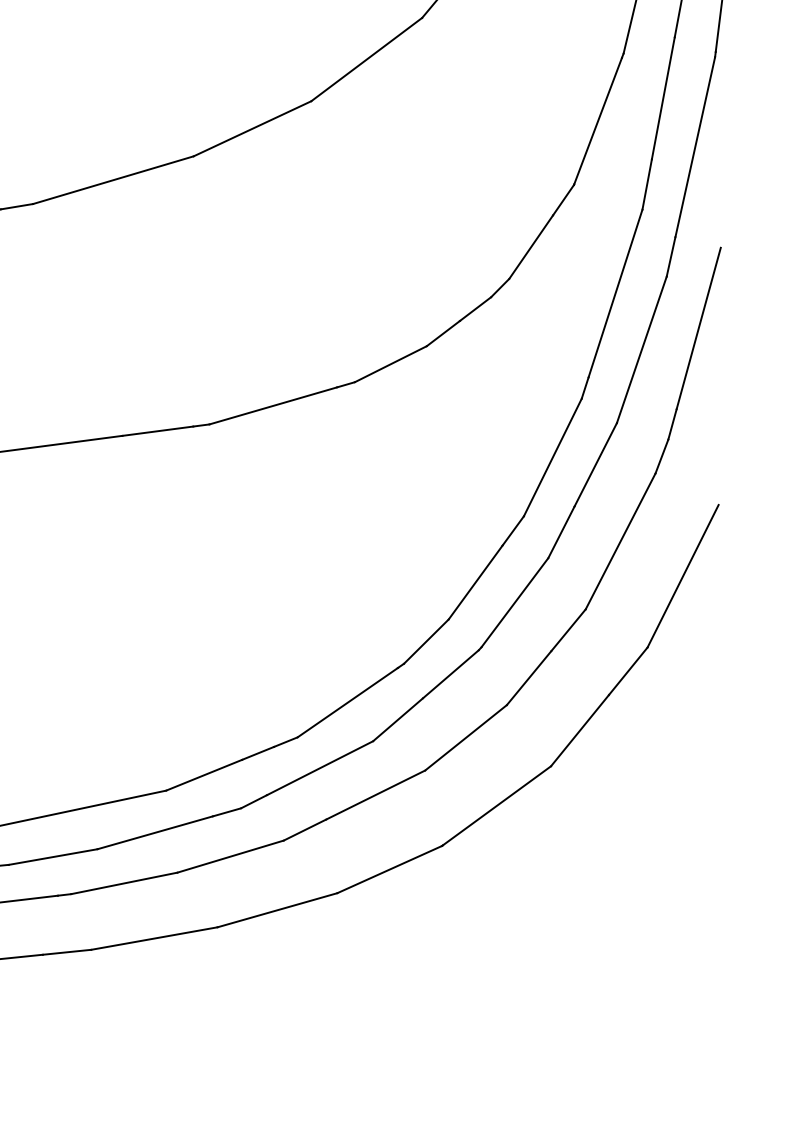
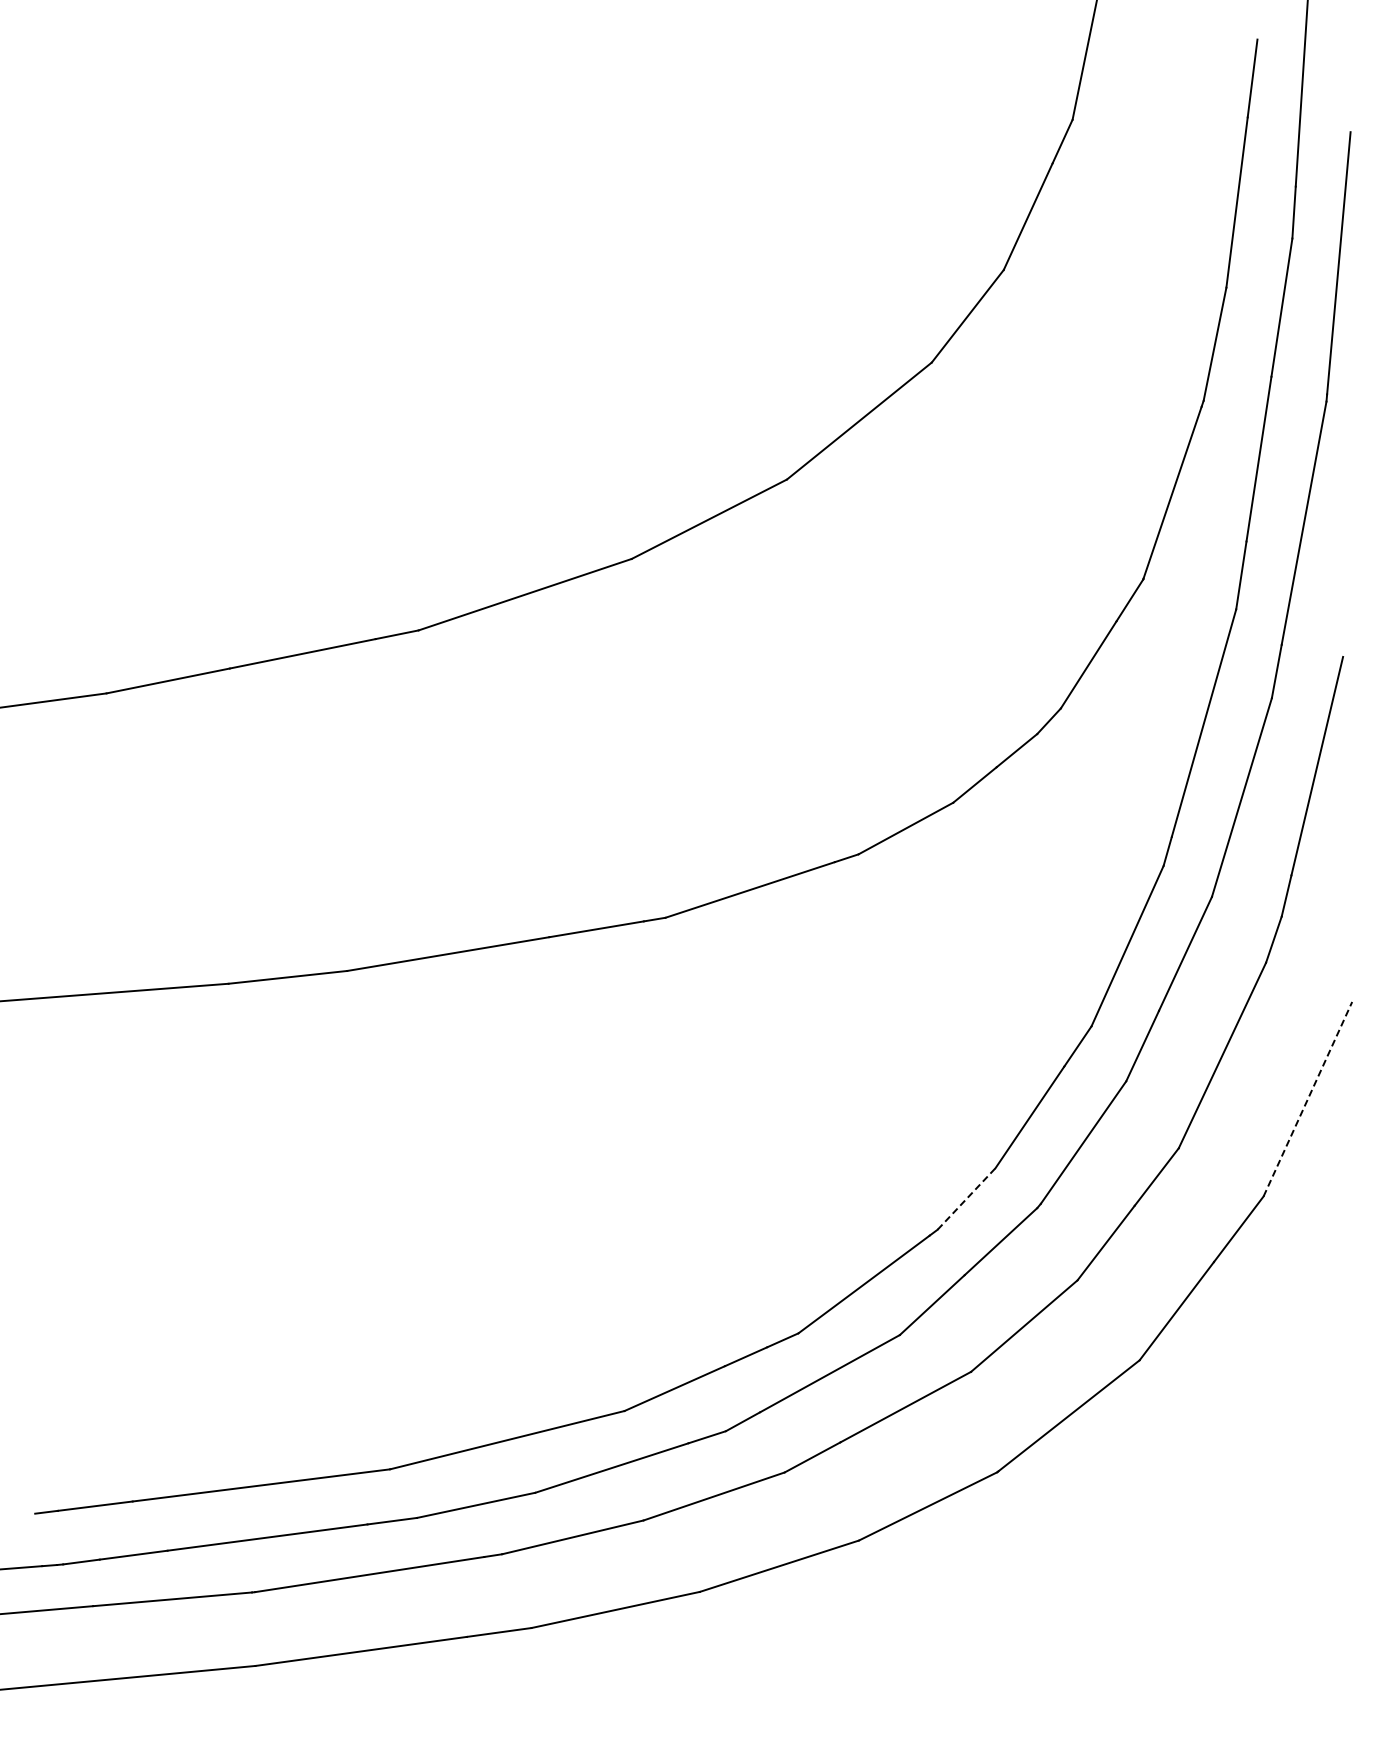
line: (682, 576) -> (1307, 1099), solid -> dashed
line: (426, 641) -> (966, 1198), solid -> dashed

